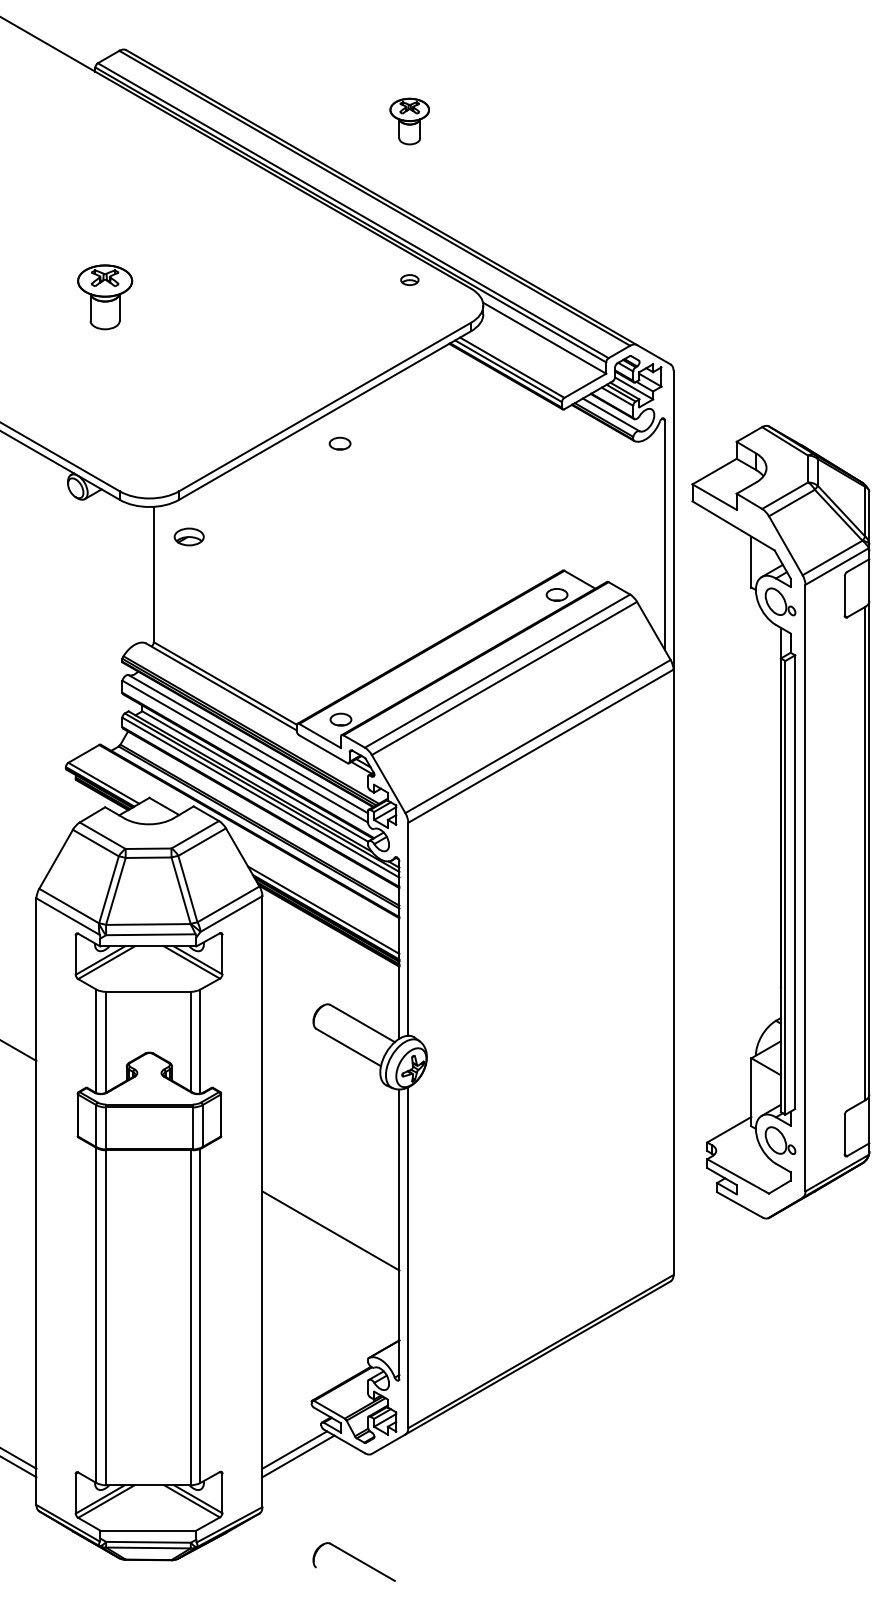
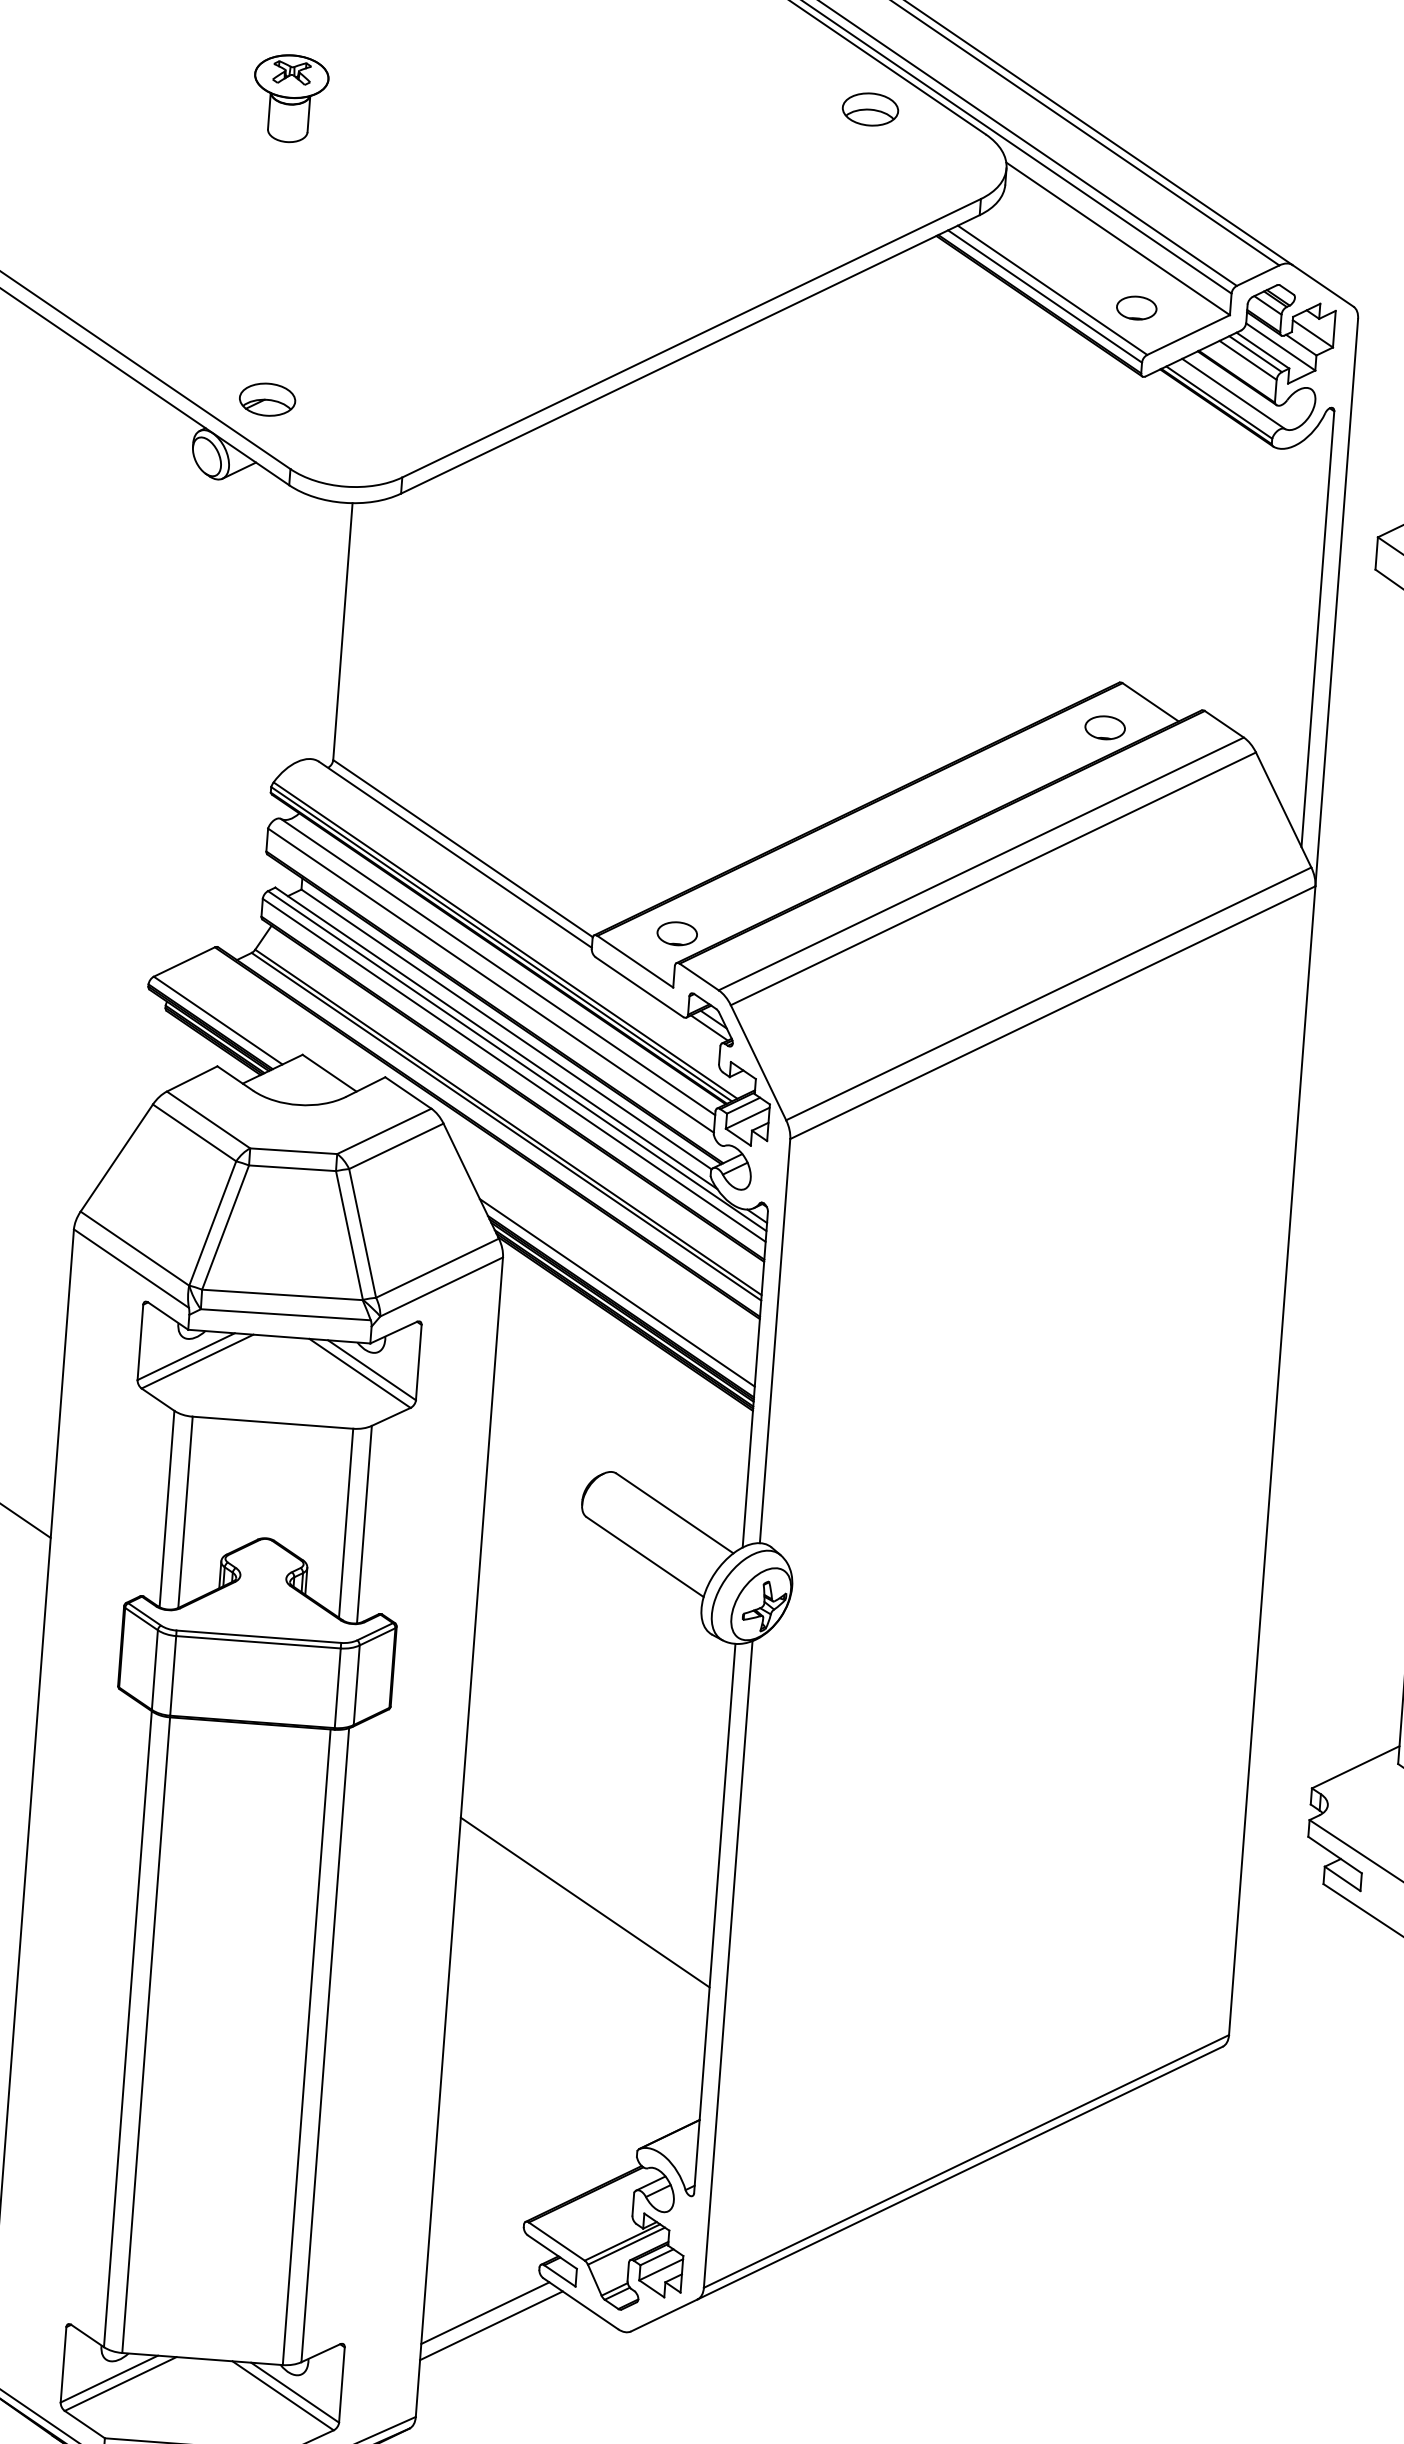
part: (409, 279) -> (870, 108), size x1.67
part: (105, 297) -> (290, 98), size x0.71
part: (339, 443) -> (1135, 307), moved
part: (188, 536) -> (266, 398), moved

